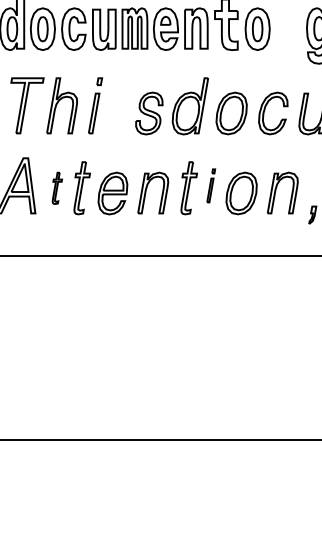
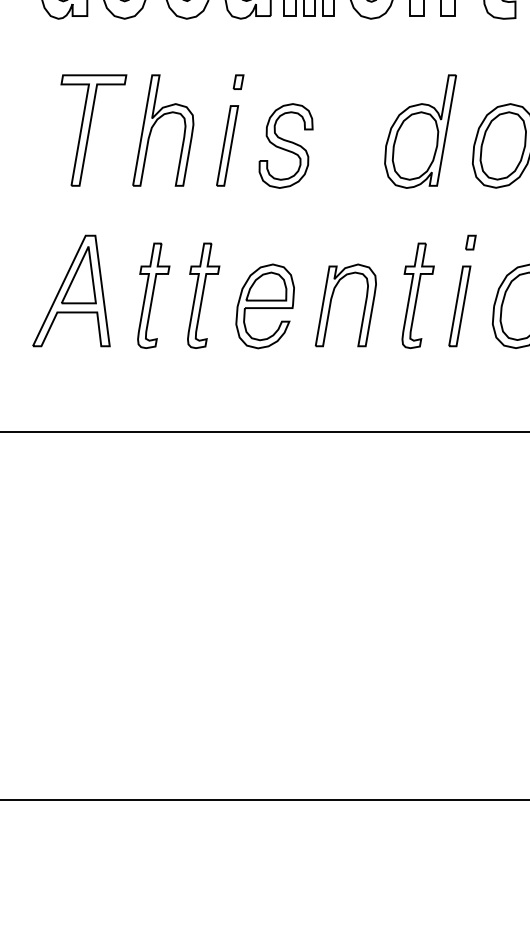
part: (149, 113) -> (286, 145), moved
part: (210, 185) -> (460, 290), size x1.67
part: (57, 188) -> (154, 296), size x1.67

